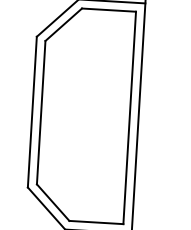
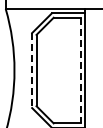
line: (32, 114) -> (32, 71), solid -> dashed
line: (129, 117) -> (80, 70), solid -> dashed

